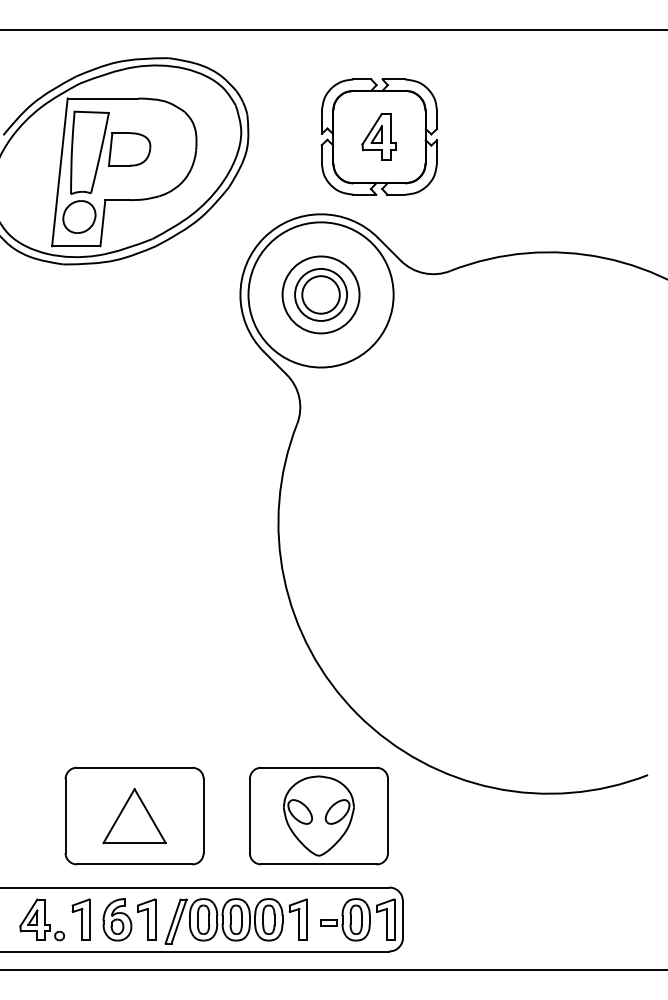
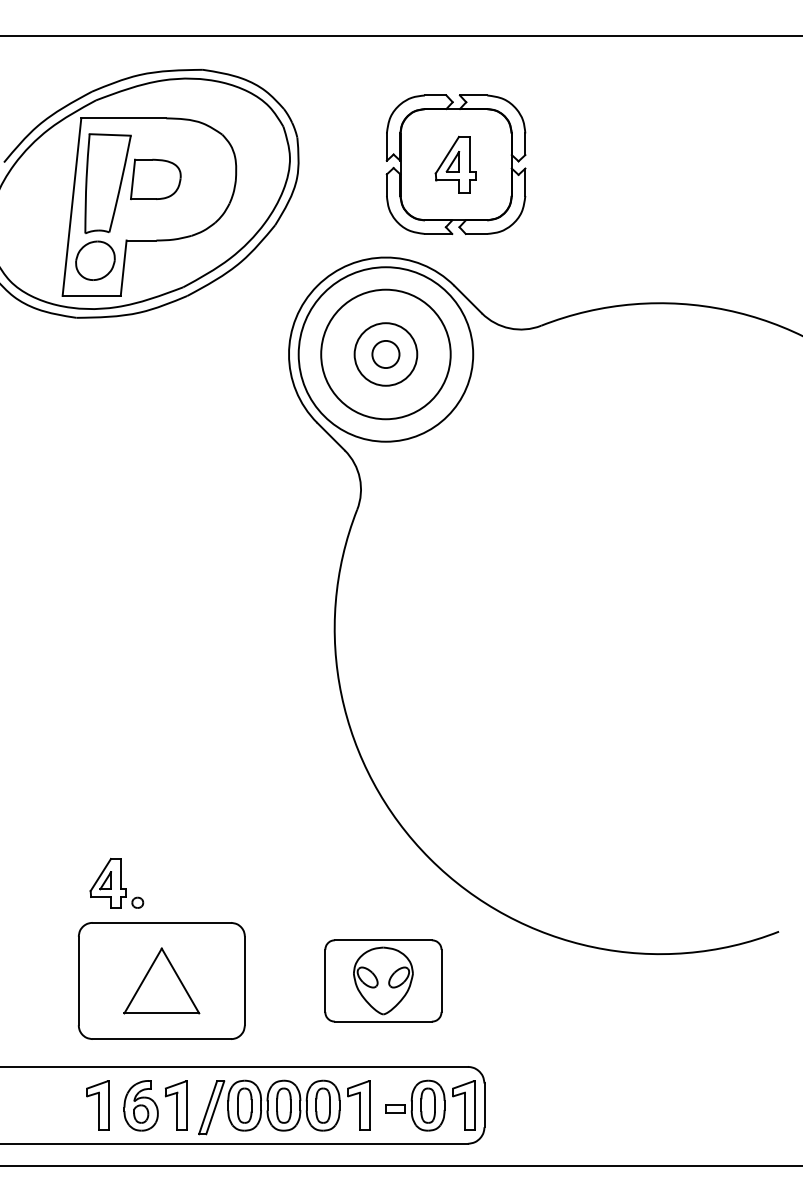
circle: (320, 294) -> (385, 353), size x0.6
circle: (320, 294) -> (385, 353), size x1.4
part: (318, 815) -> (382, 980), size x0.7
part: (41, 919) -> (115, 882), moved

